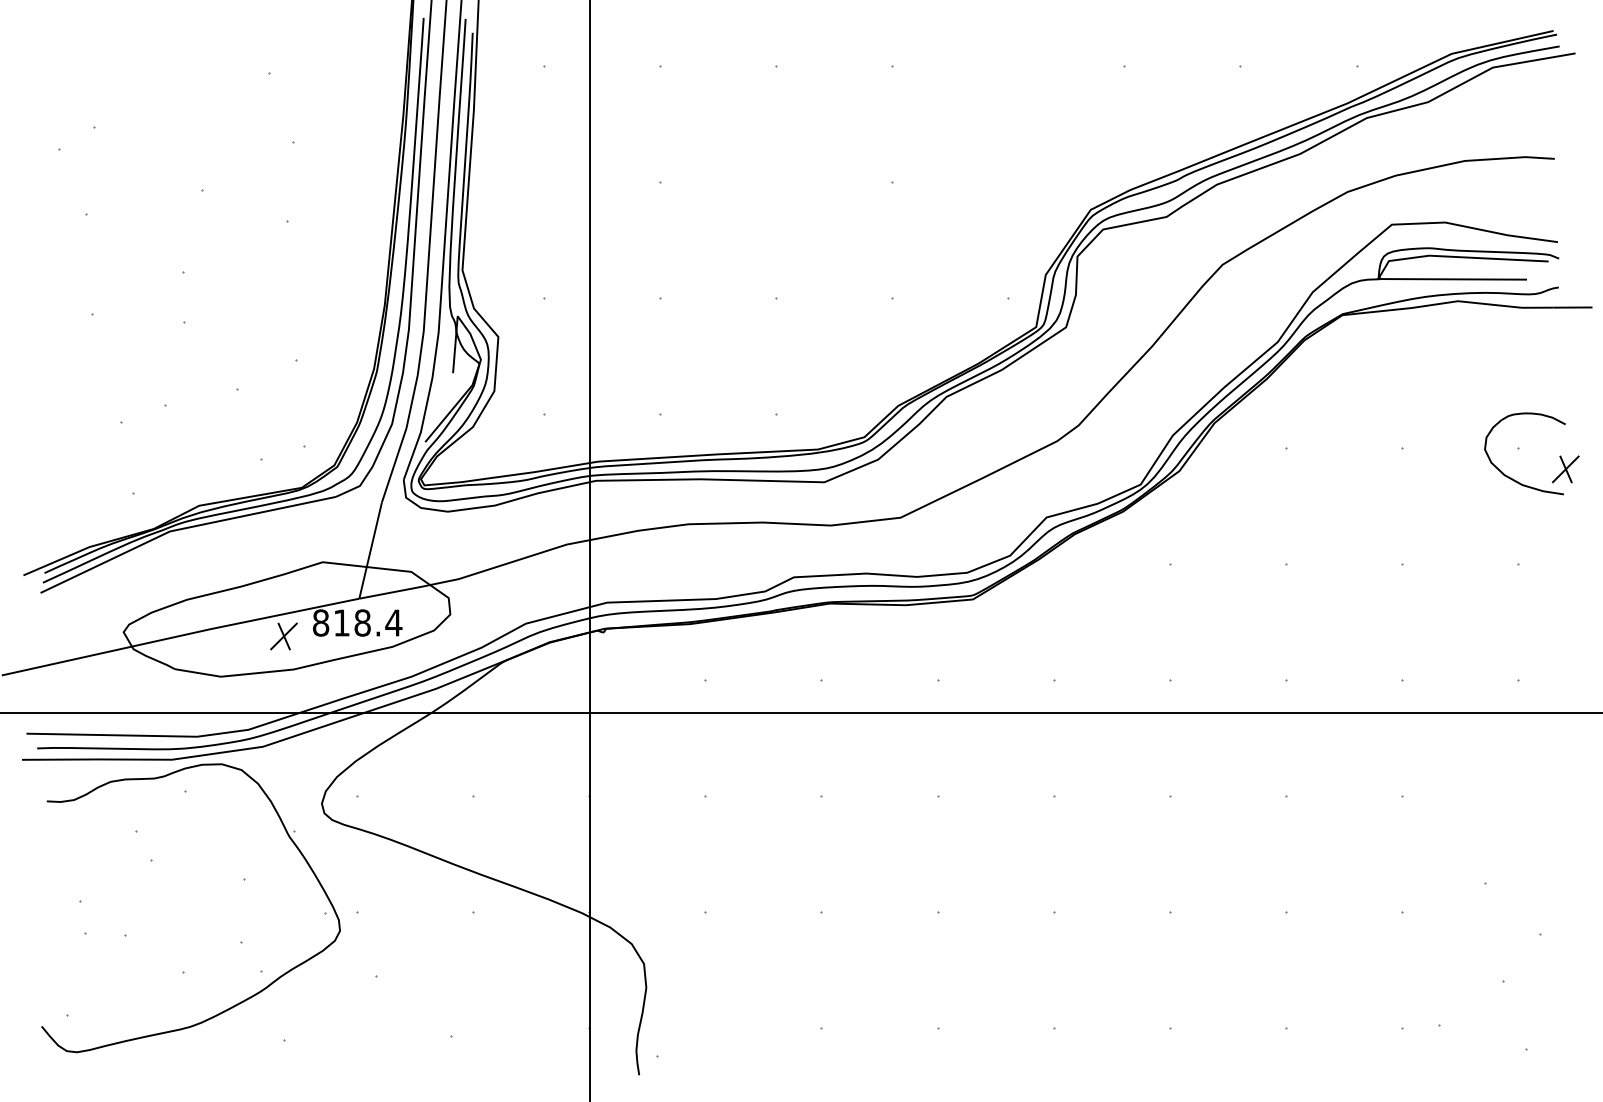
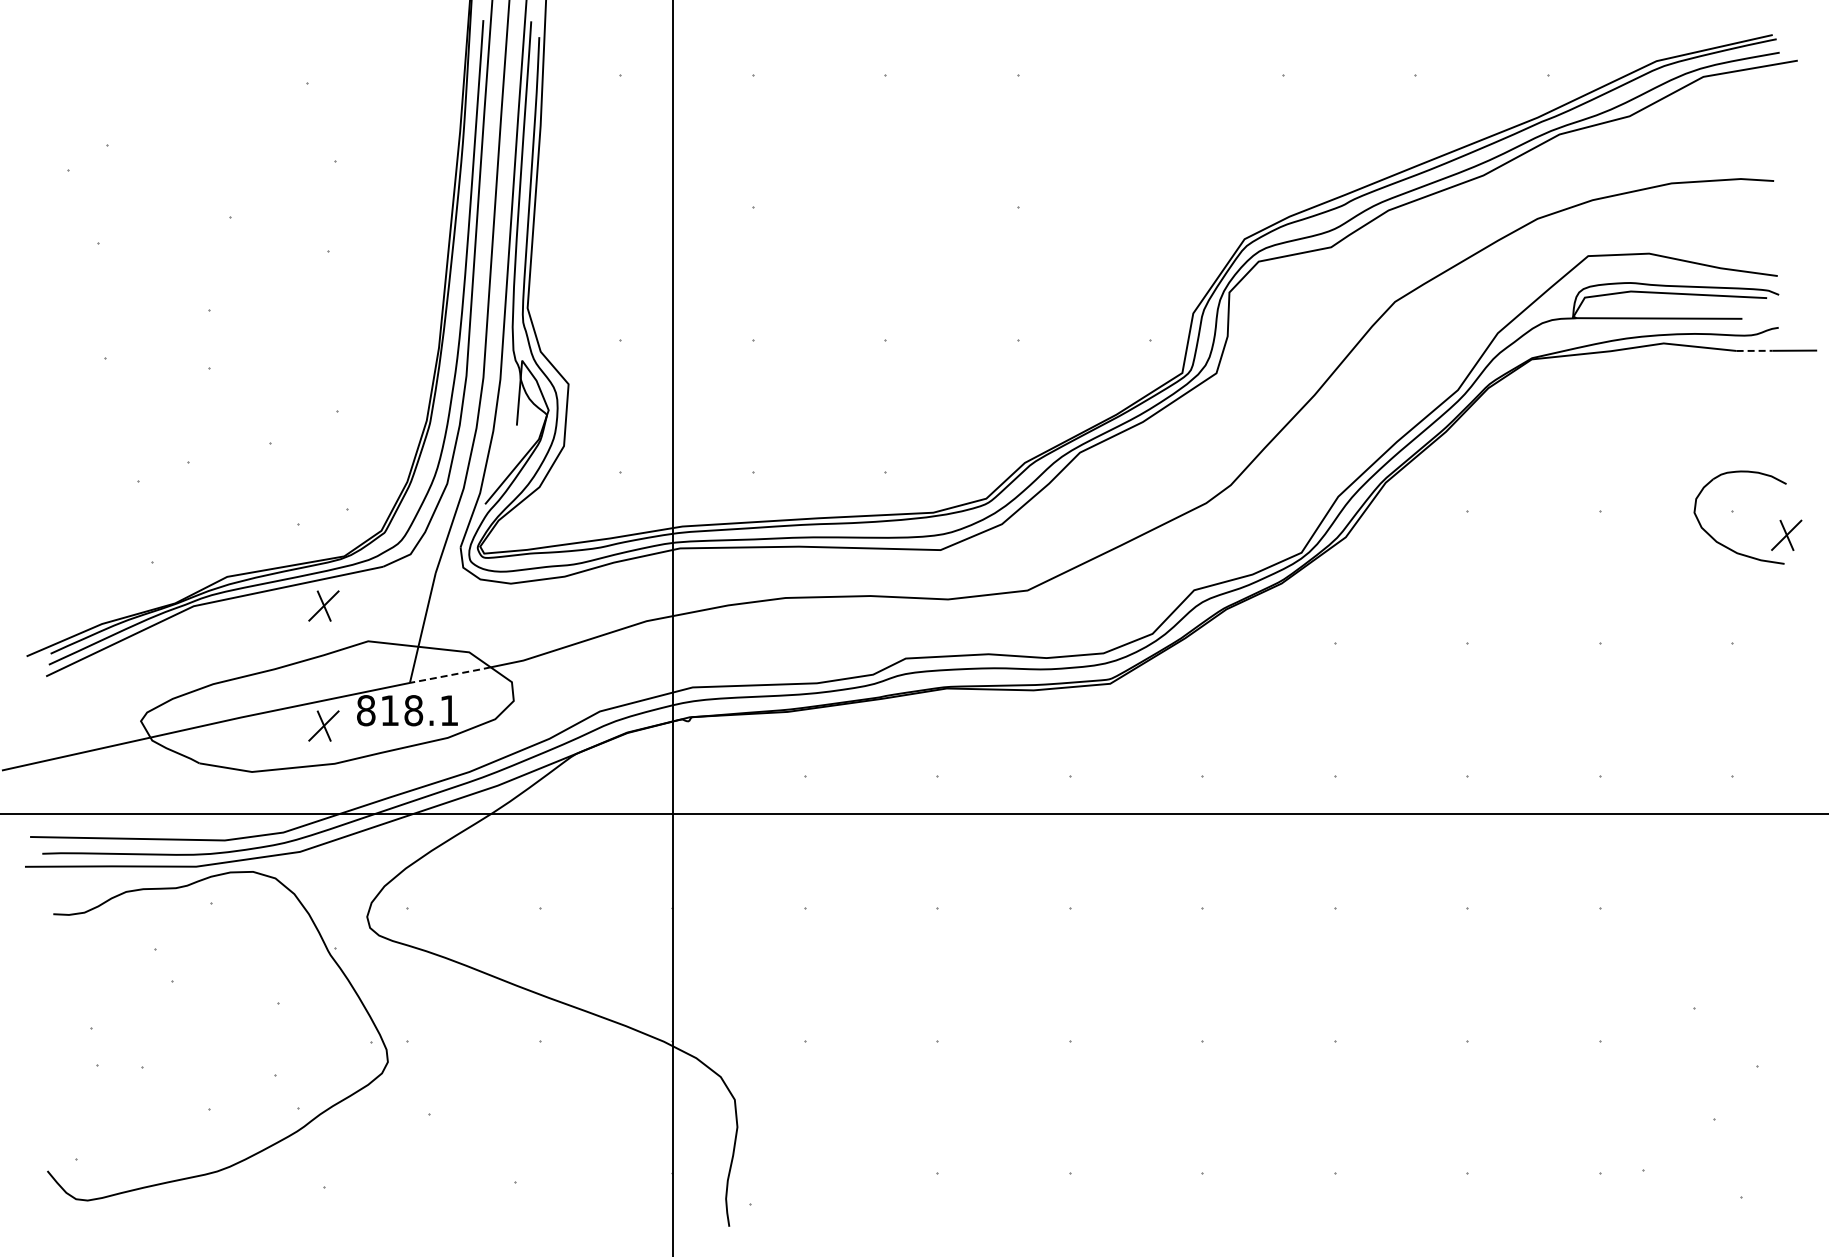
line: (1538, 307) -> (1755, 350), solid -> dashed
part: (283, 530) -> (323, 605), added
line: (394, 592) -> (450, 675), solid -> dashed
text: (394, 622) -> (449, 710), 818.4 -> 818.1

